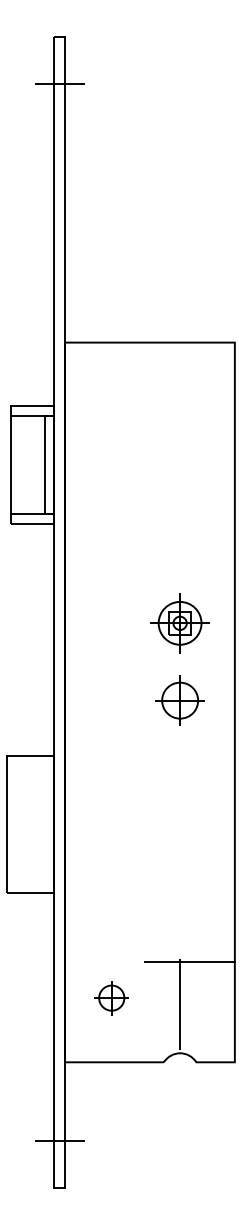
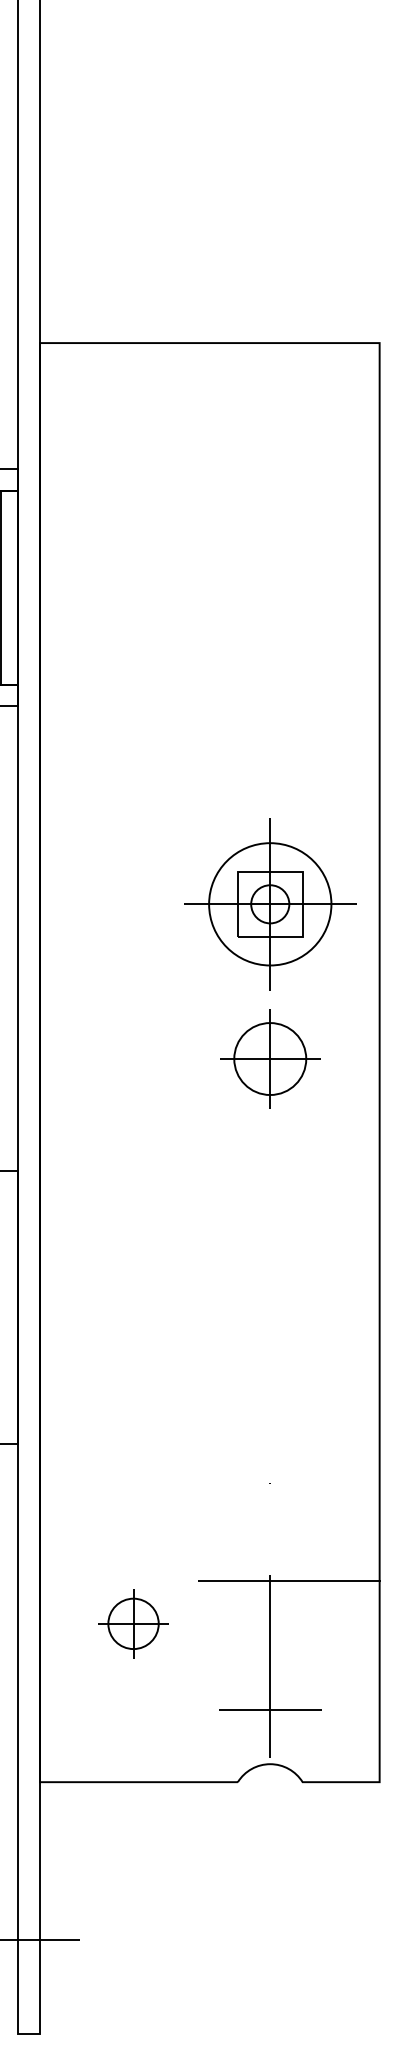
part: (179, 623) -> (268, 904), size x1.43
part: (111, 998) -> (132, 1624), moved
line: (179, 1026) -> (268, 1710), added

